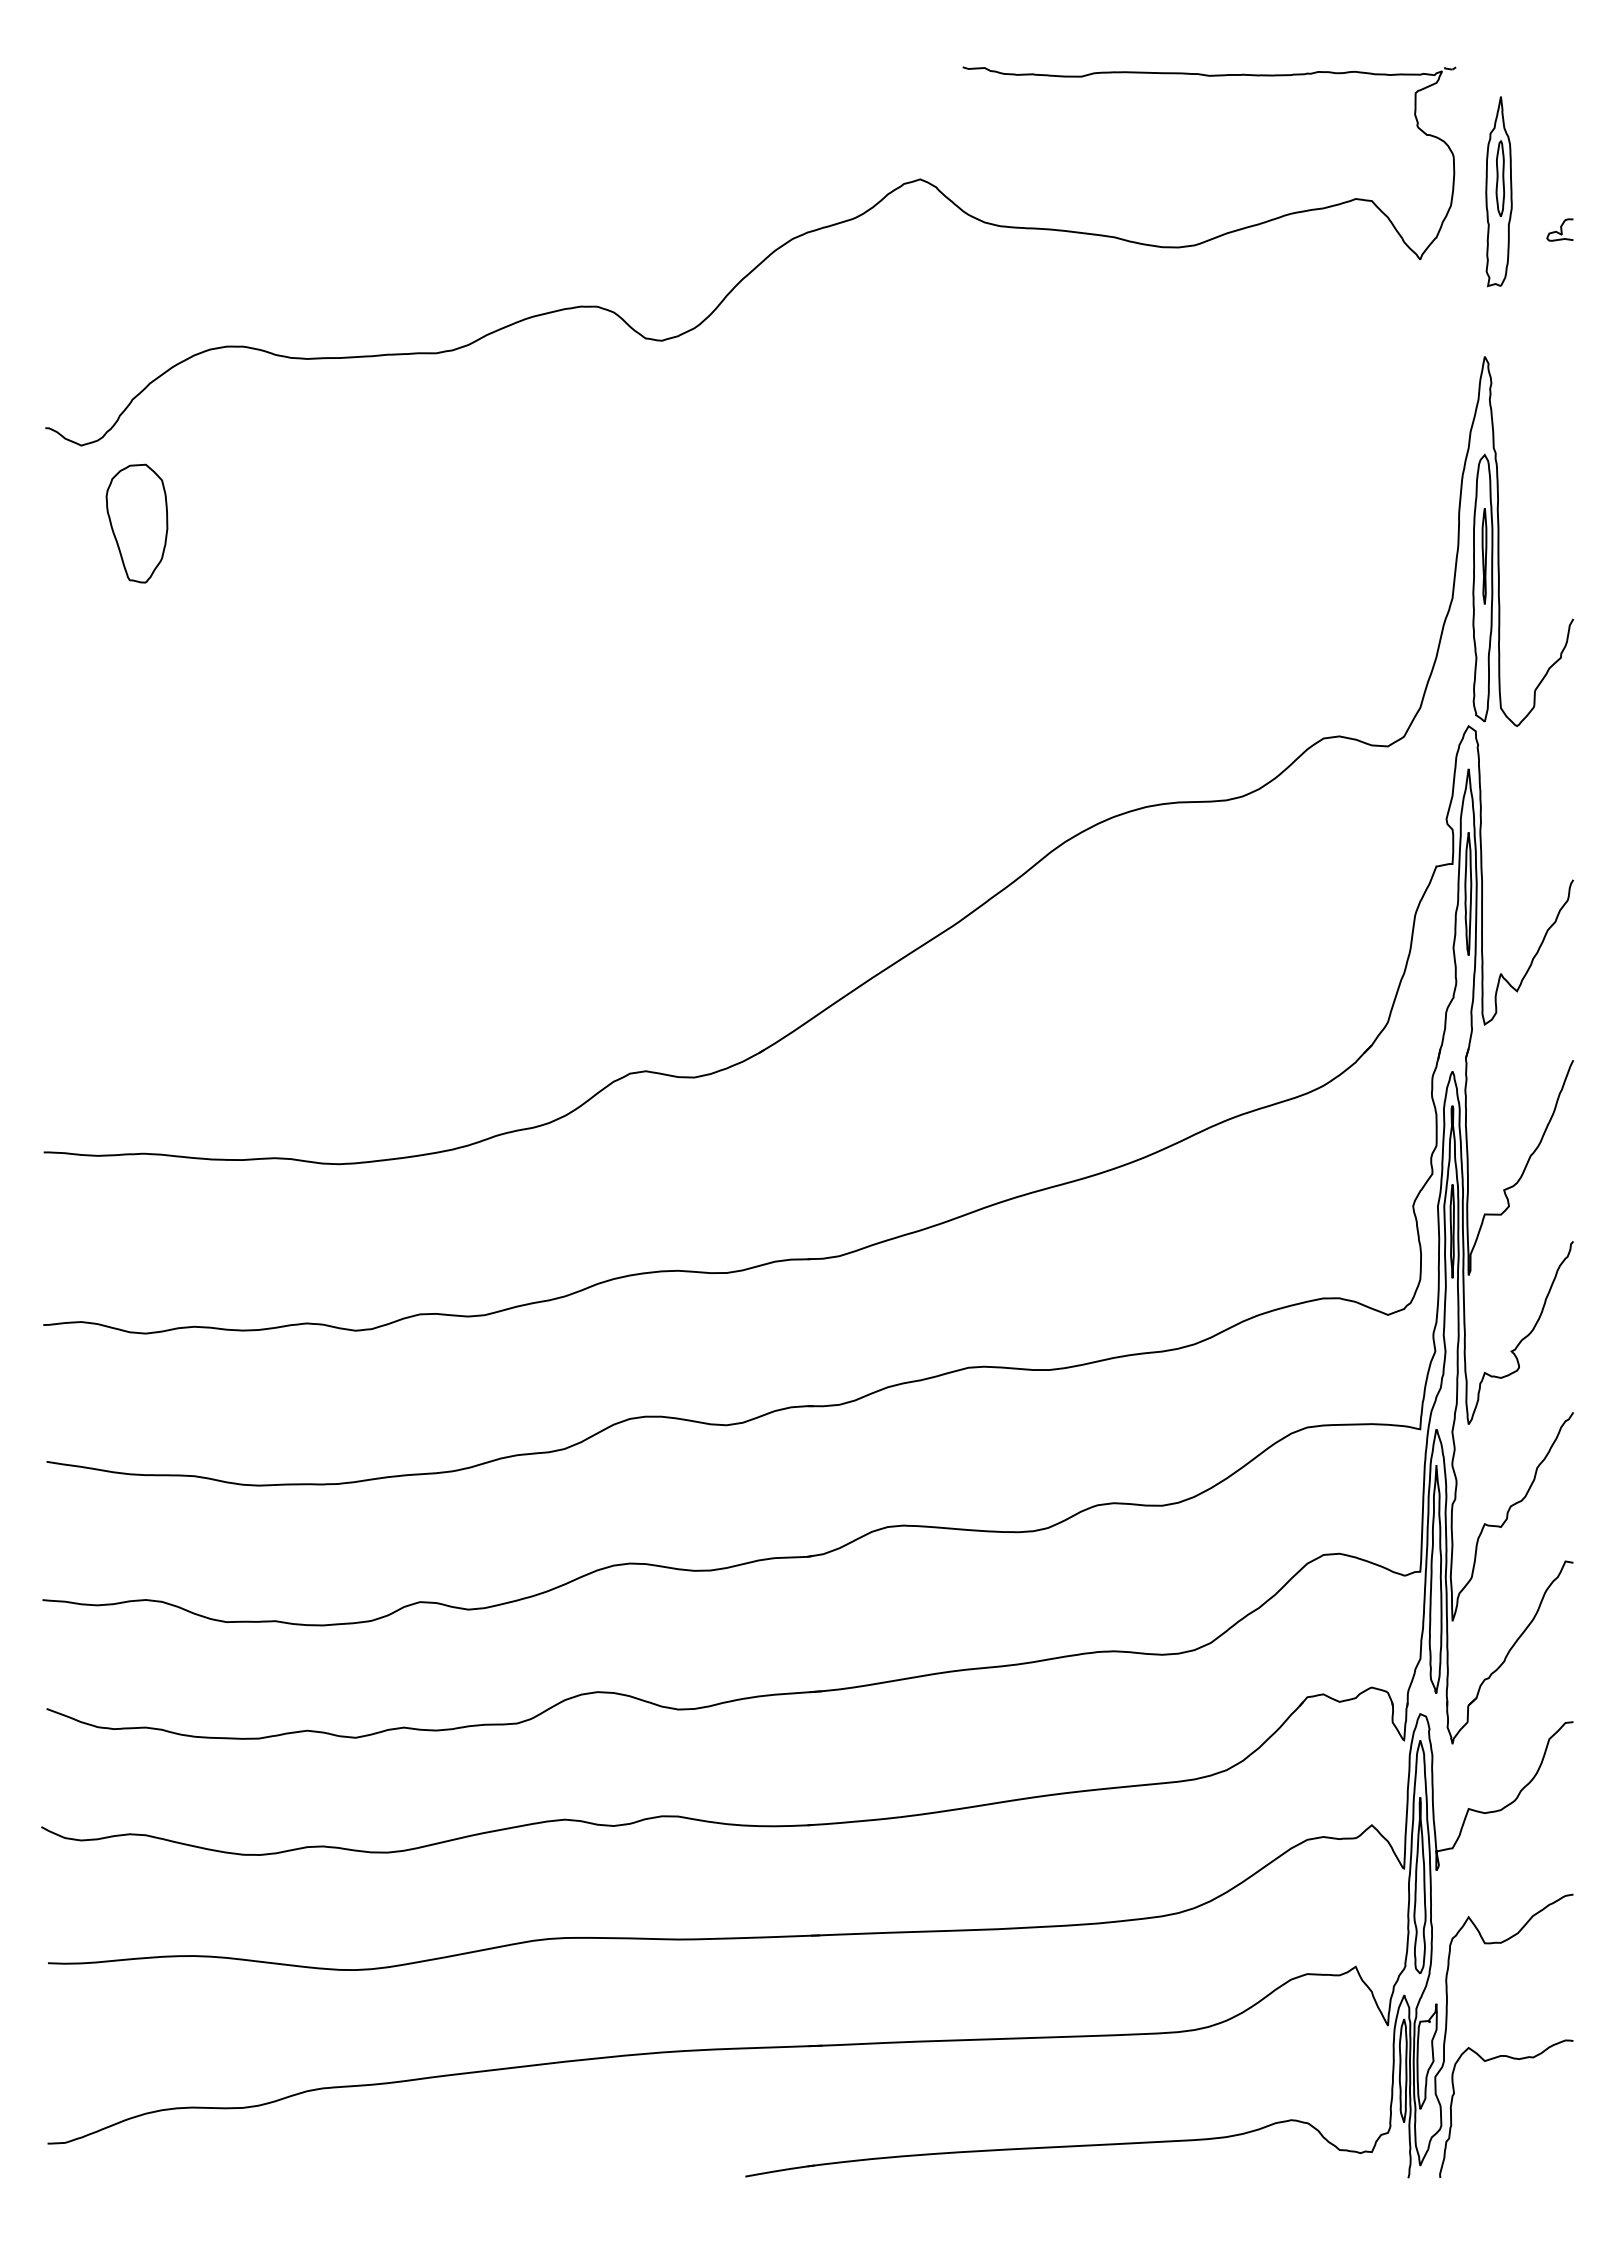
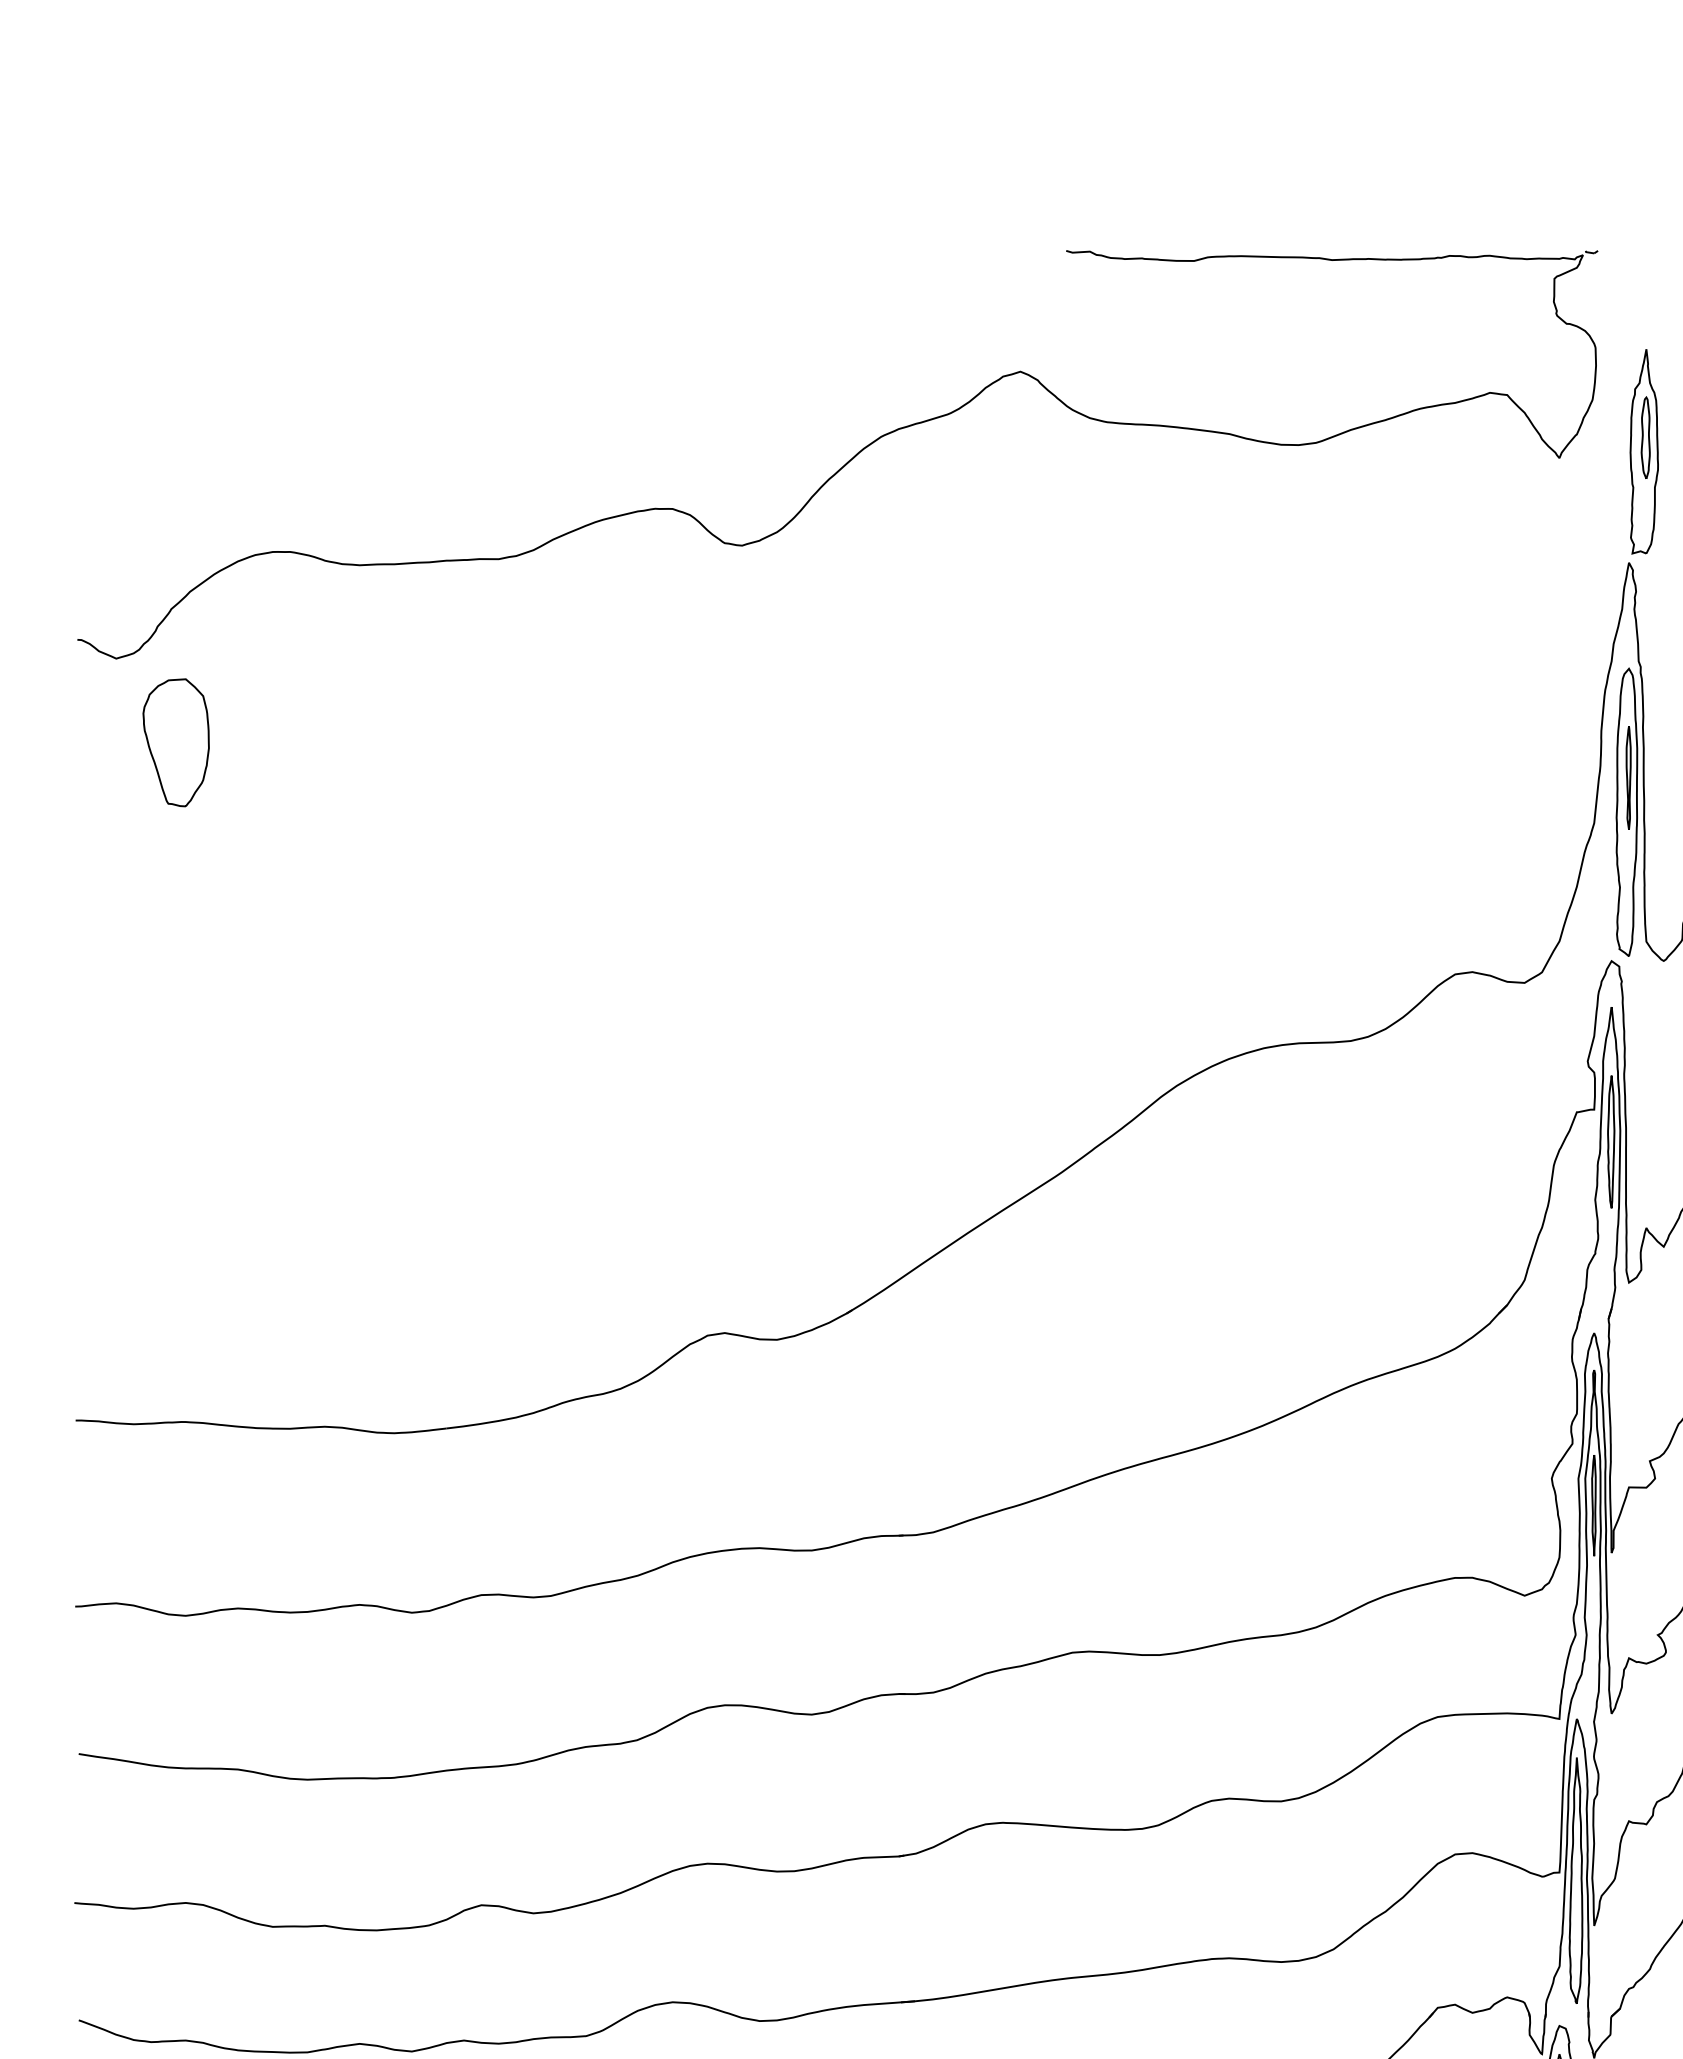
part: (1498, 191) -> (1643, 451), moved

